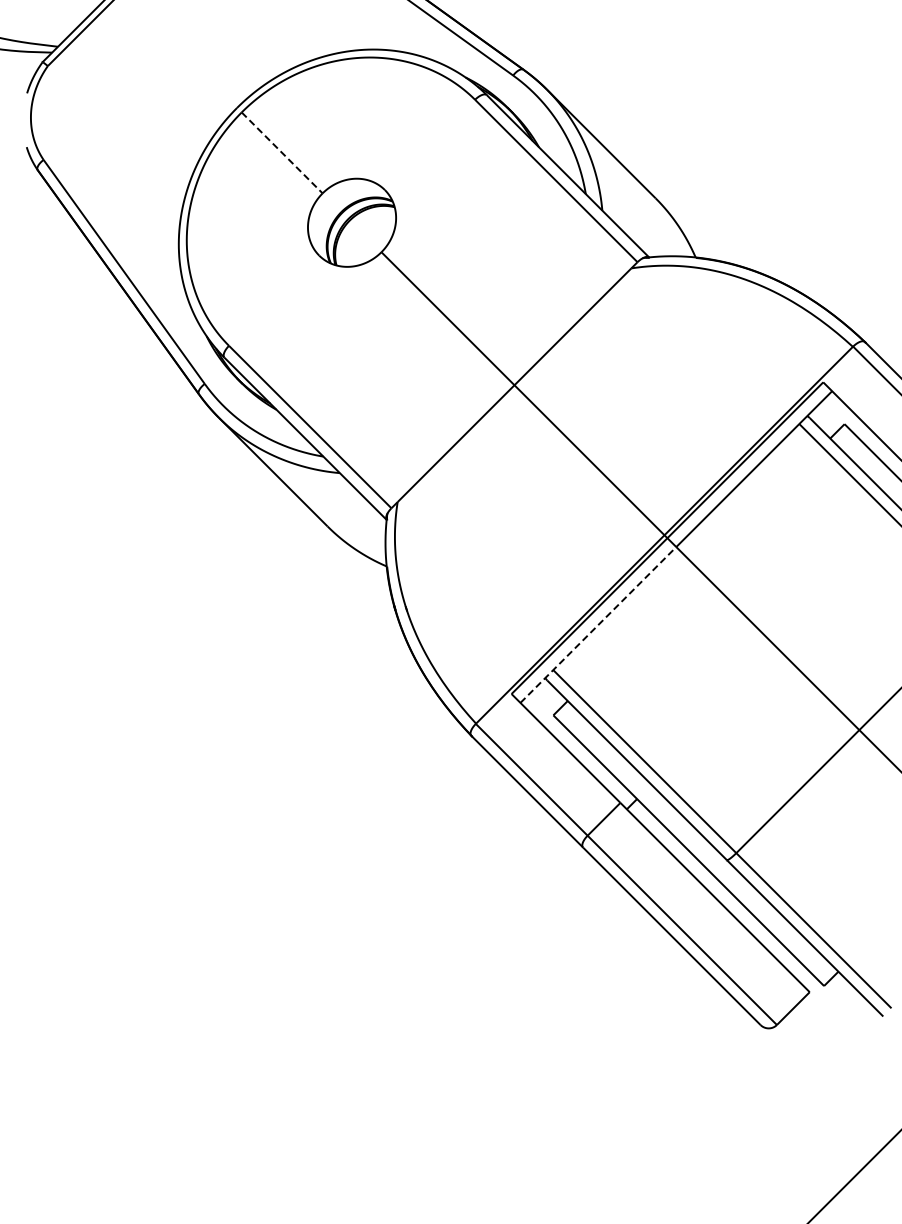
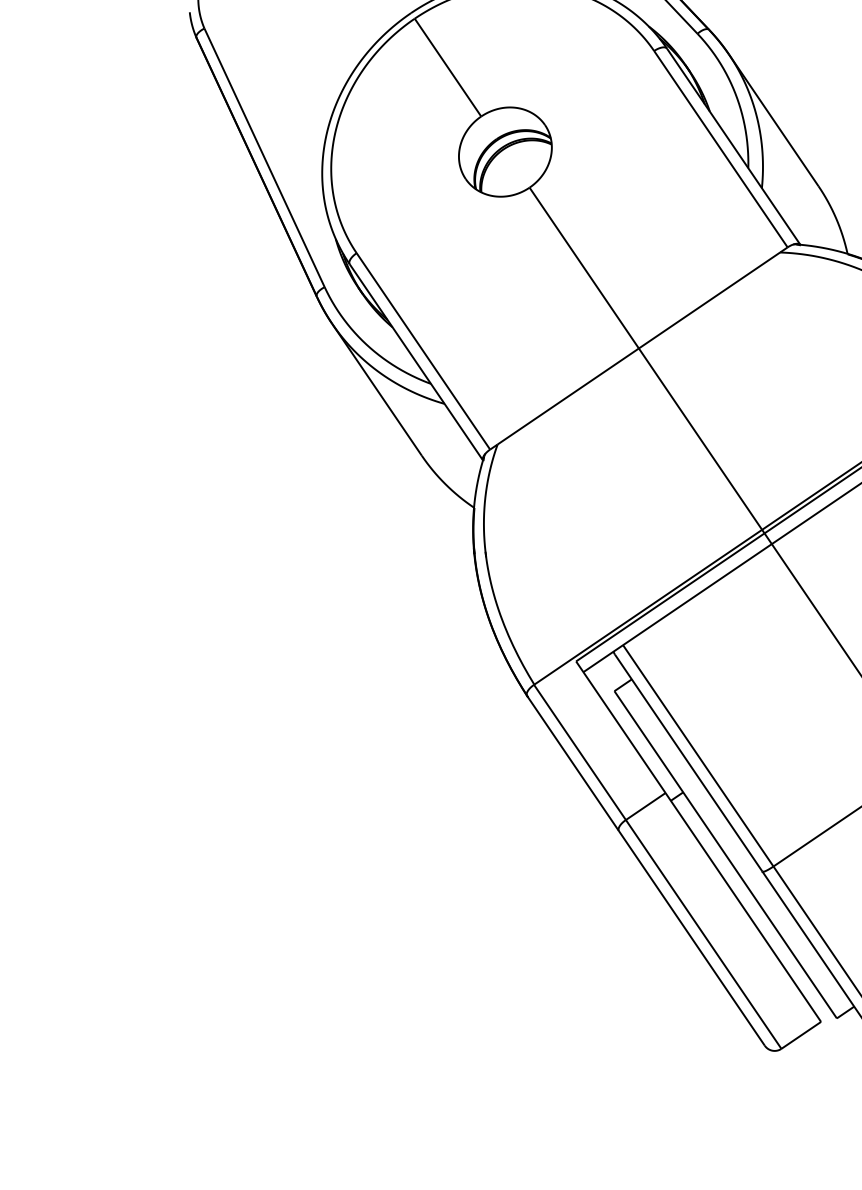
line: (282, 153) -> (448, 68), dashed -> solid
line: (598, 624) -> (677, 607), dashed -> solid

